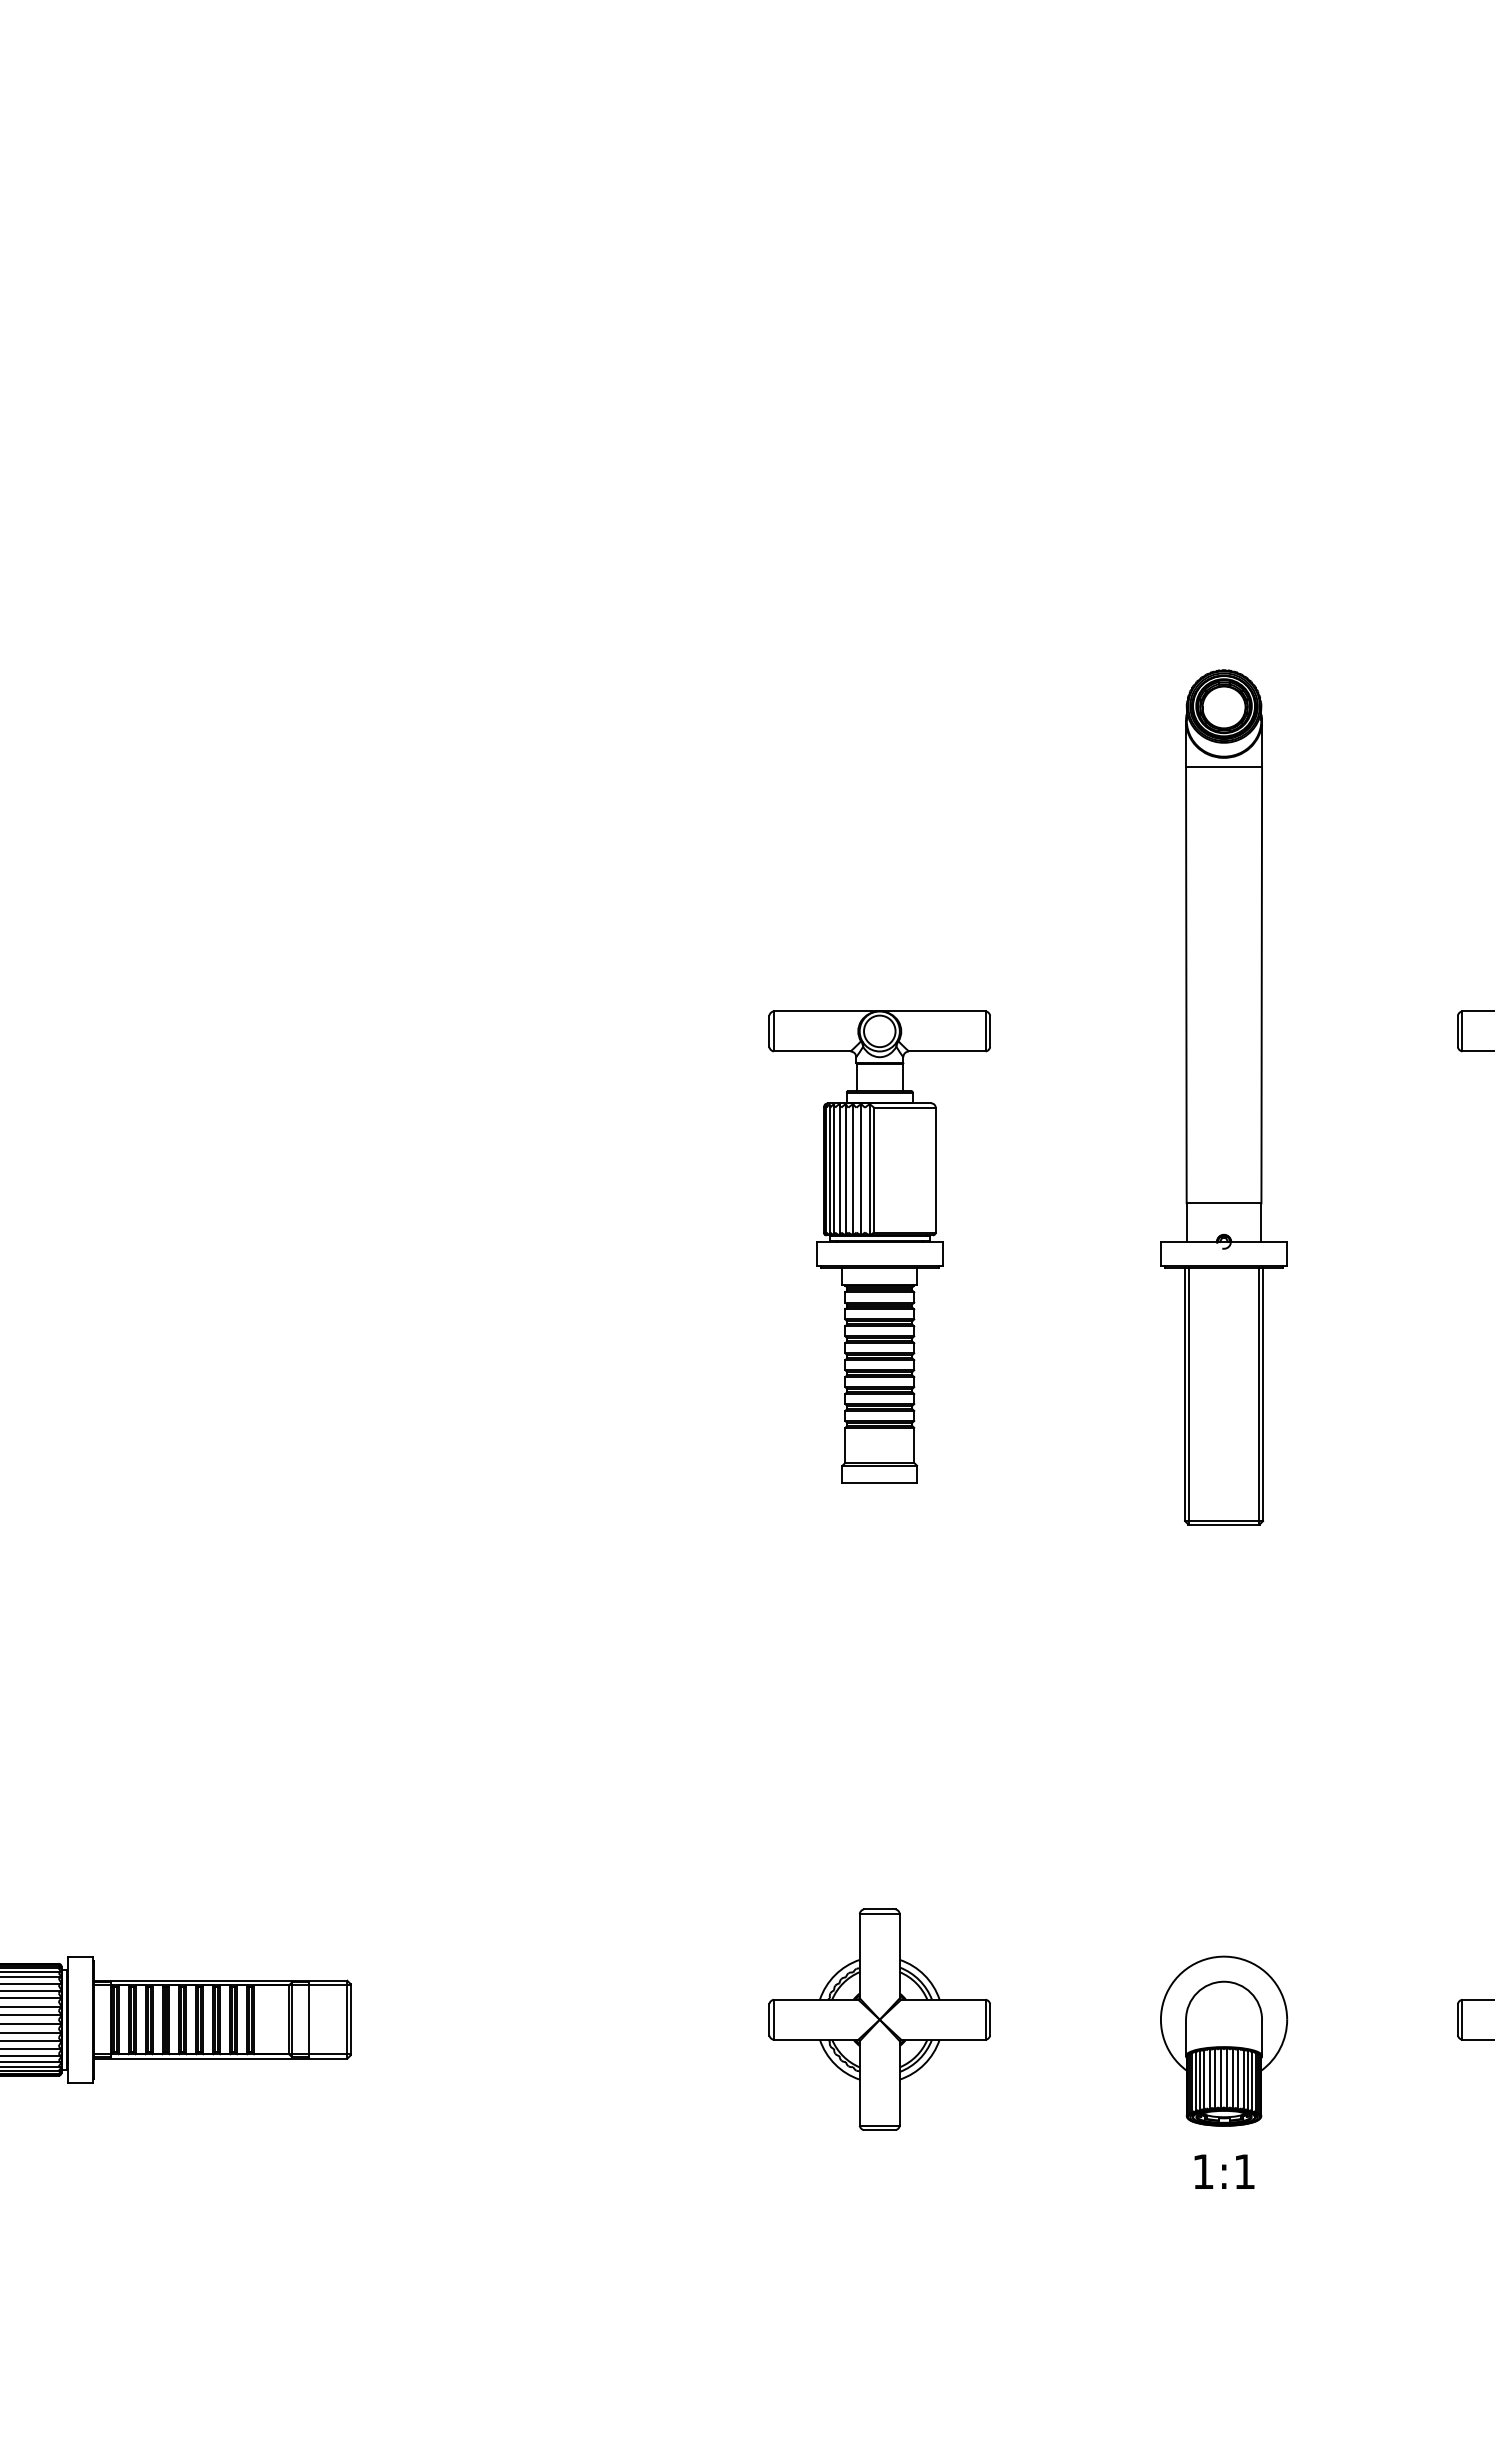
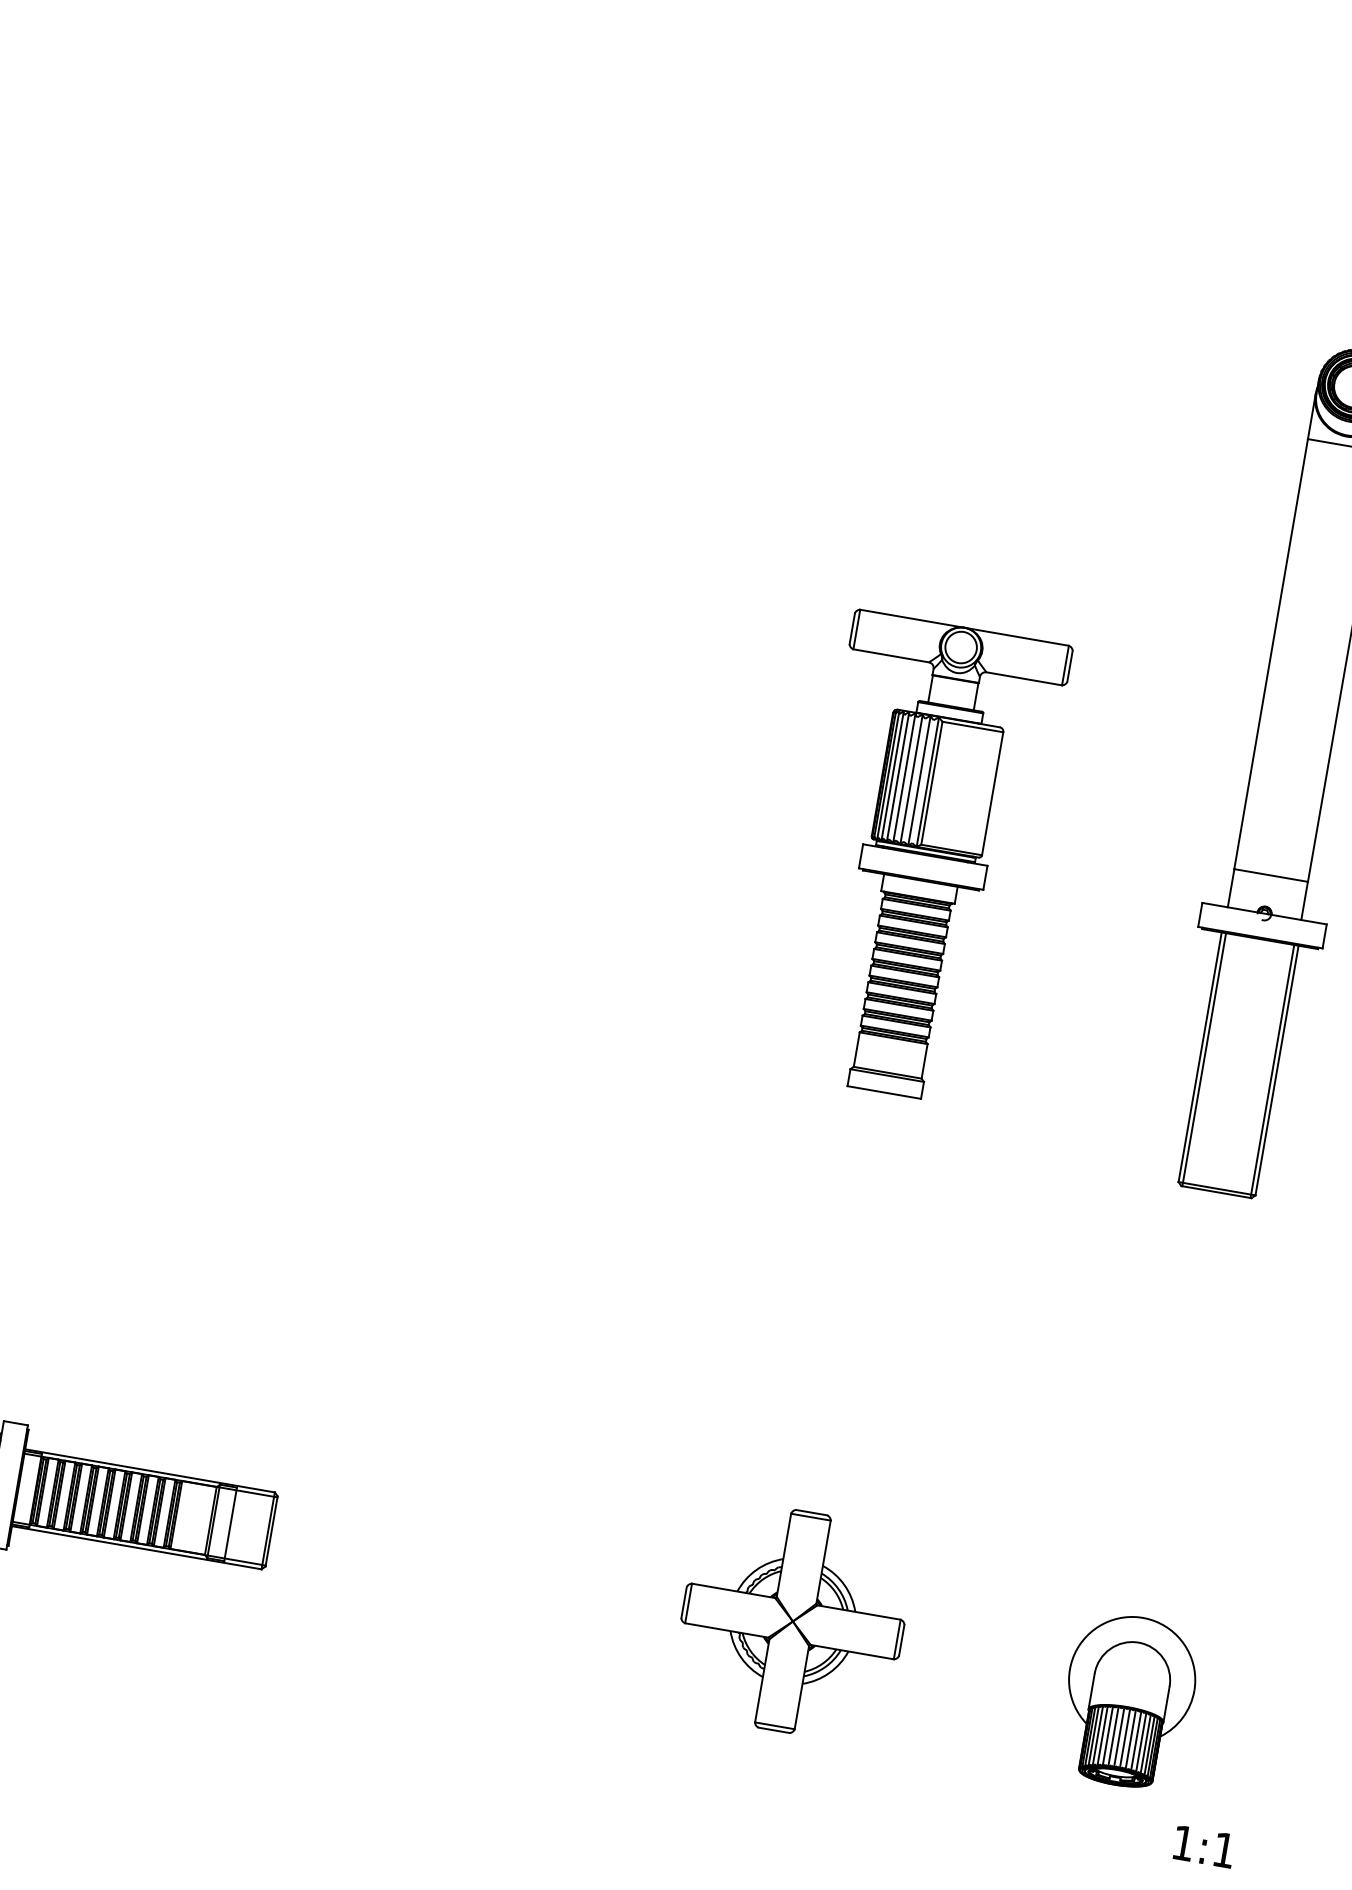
text: (1224, 2171) -> (1204, 1846), moved

